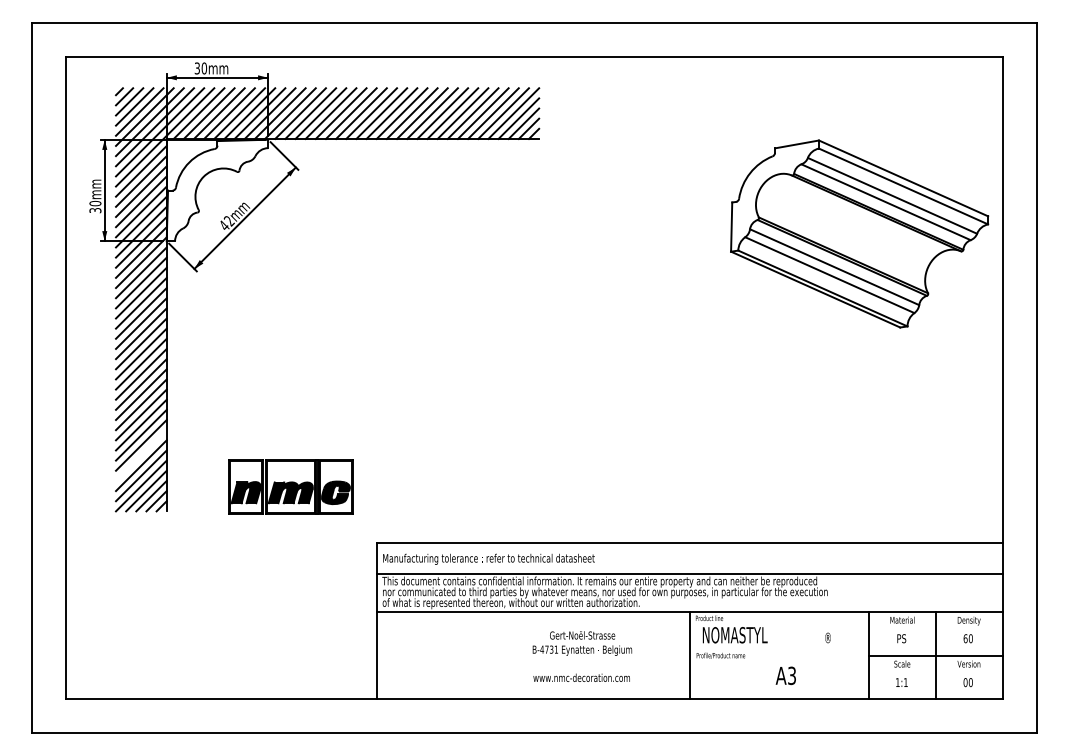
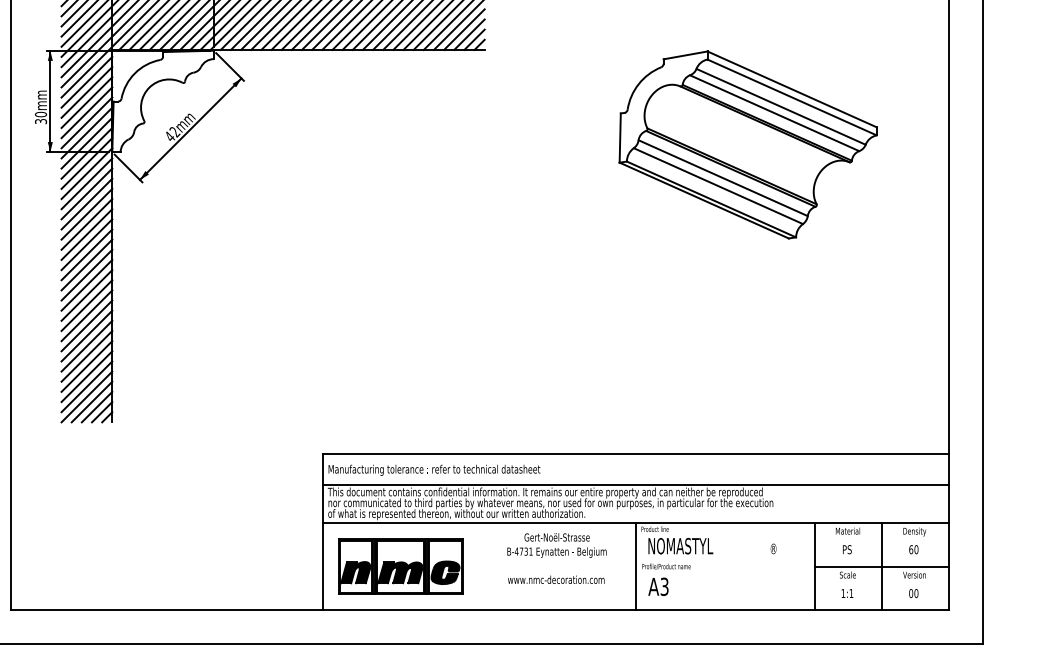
part: (859, 233) -> (748, 144), moved
line: (141, 455) -> (87, 366), added
part: (290, 486) -> (400, 566), moved
text: (582, 656) -> (557, 558), moved
text: (785, 675) -> (658, 586), moved

